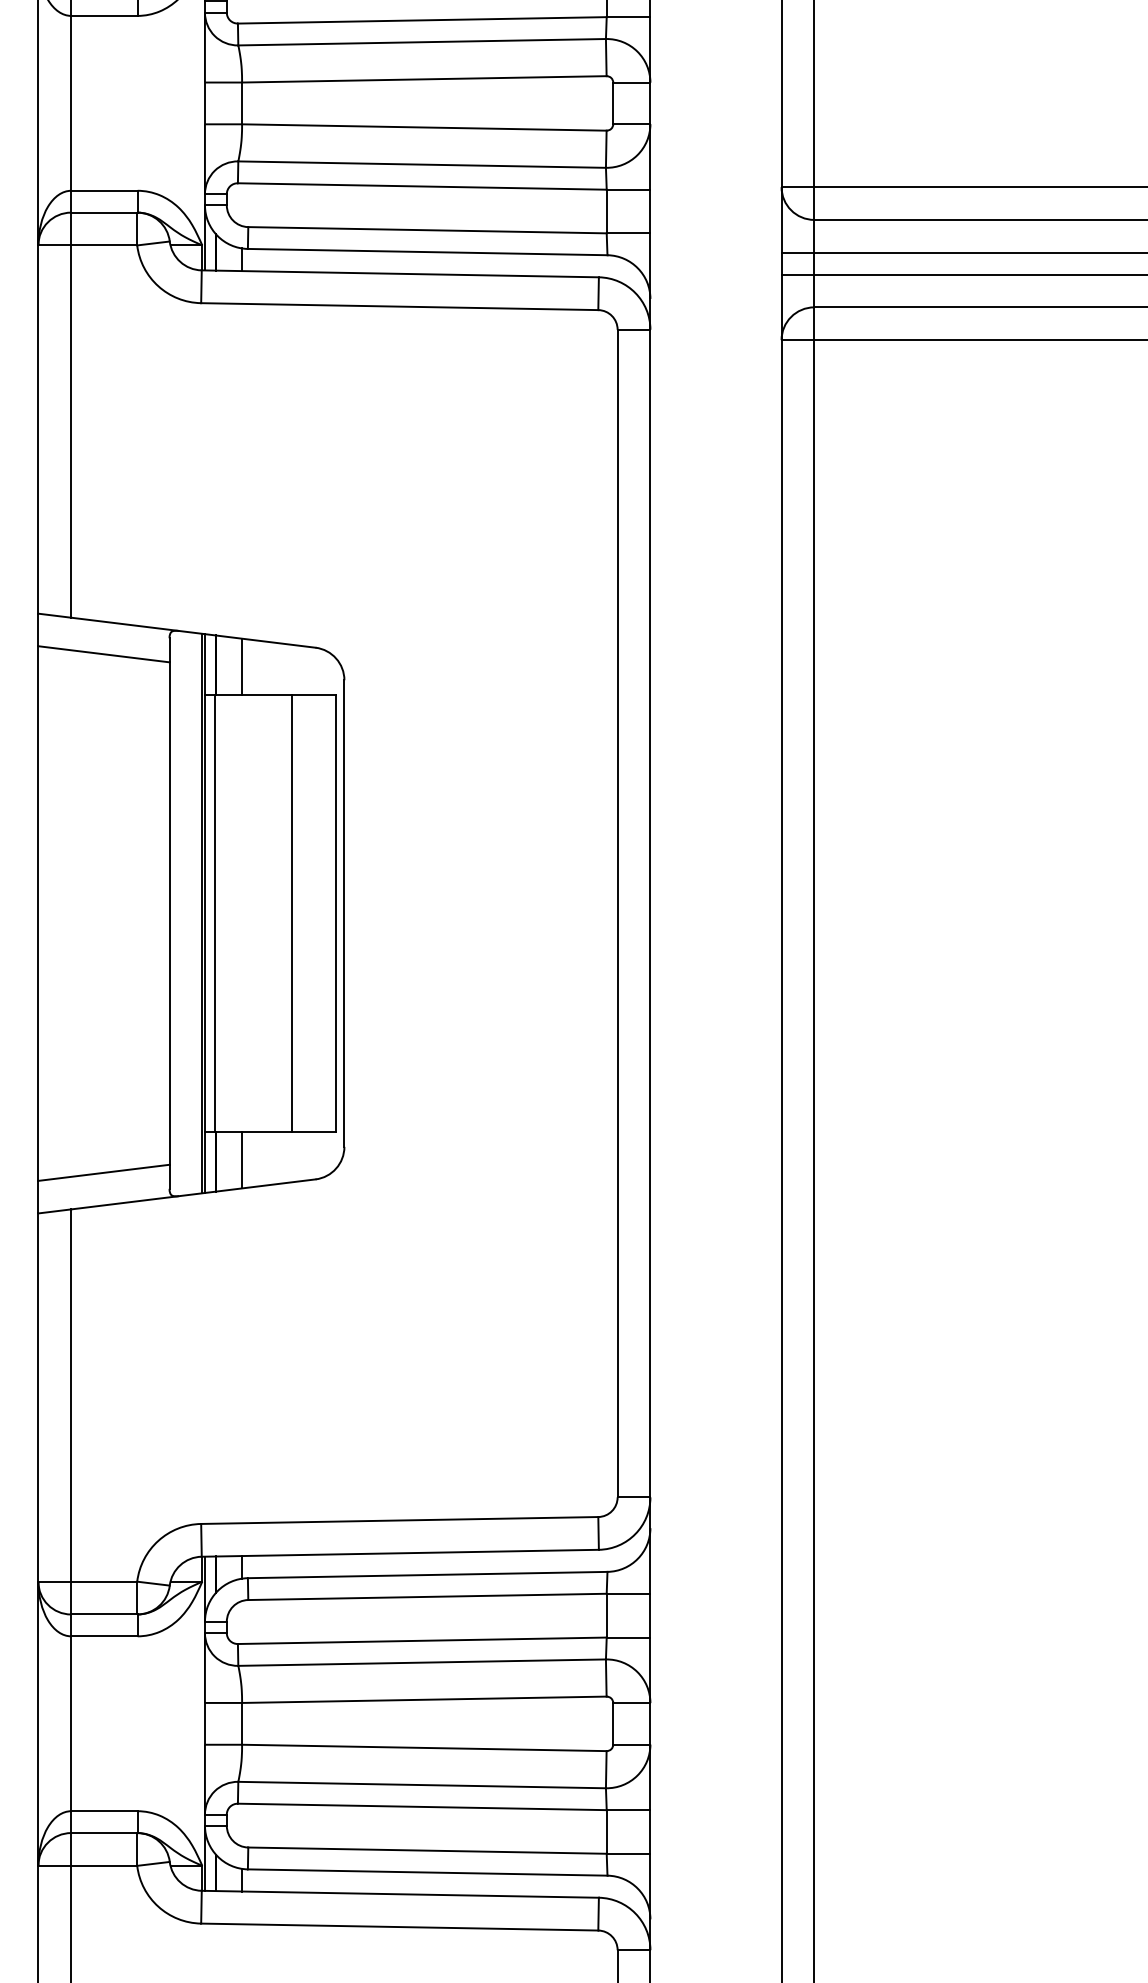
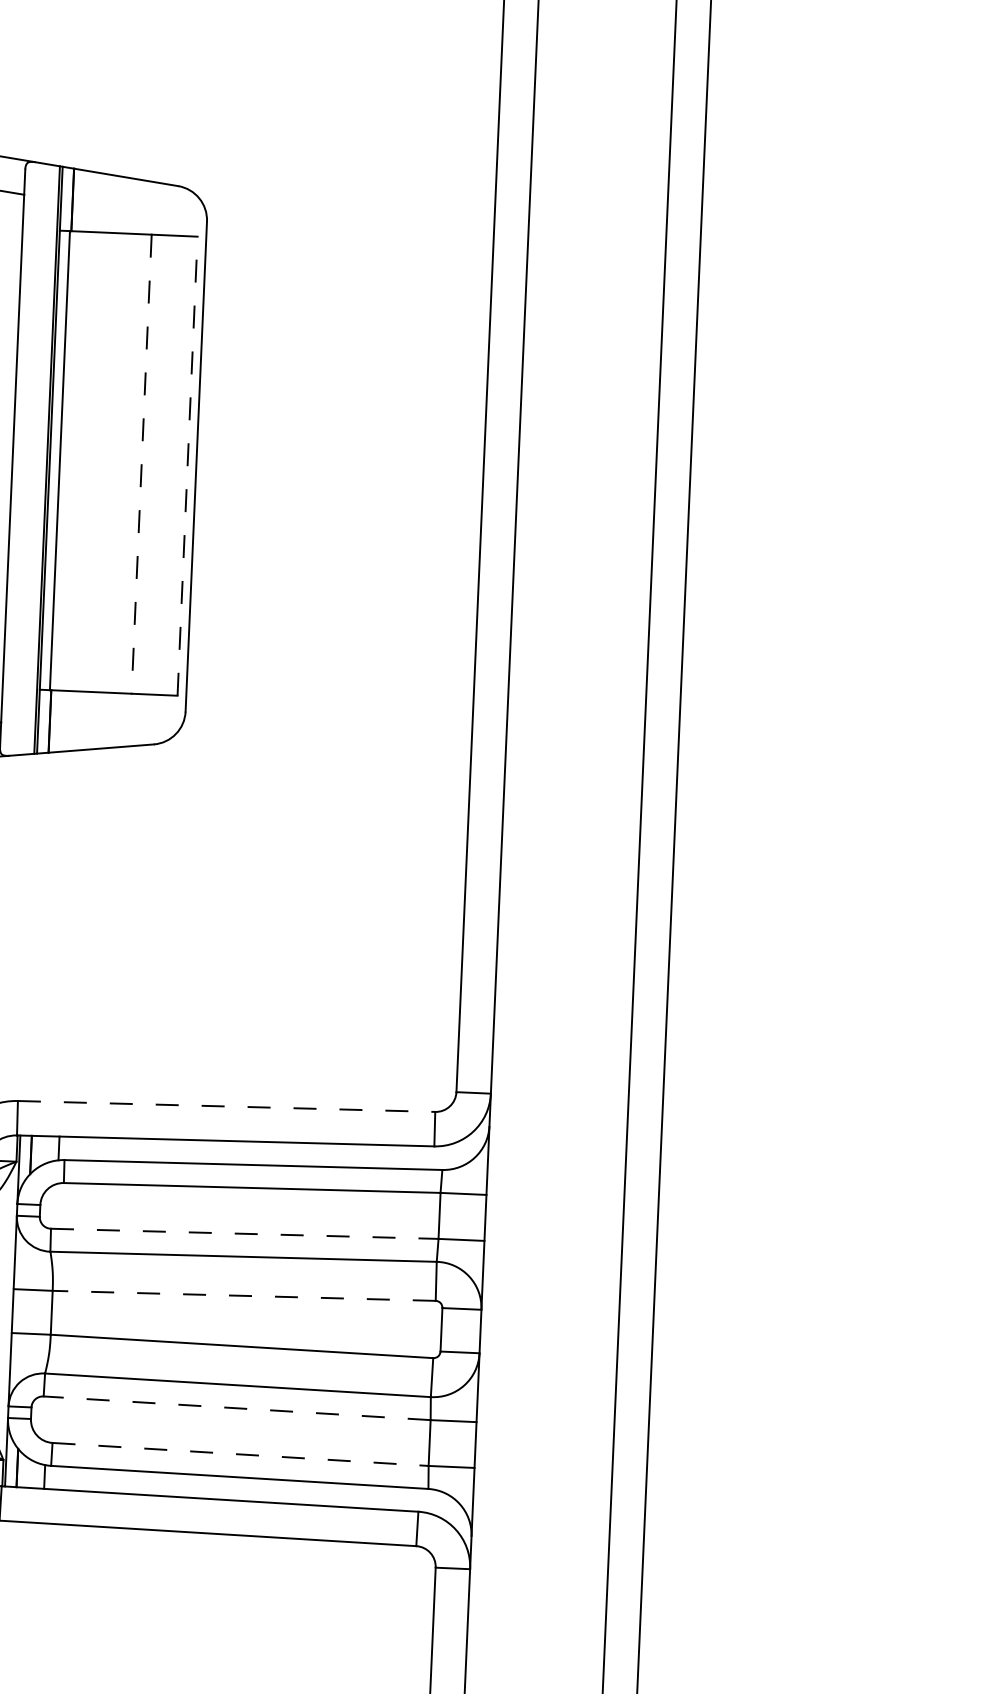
line: (242, 666) -> (100, 202), removed
line: (292, 913) -> (141, 464), solid -> dashed
line: (336, 913) -> (188, 466), solid -> dashed
line: (242, 1160) -> (77, 721), removed
line: (399, 1520) -> (226, 1106), solid -> dashed
line: (422, 1640) -> (244, 1233), solid -> dashed
line: (423, 1699) -> (243, 1295), solid -> dashed
line: (421, 1806) -> (236, 1407), solid -> dashed
line: (428, 1850) -> (241, 1454), solid -> dashed

